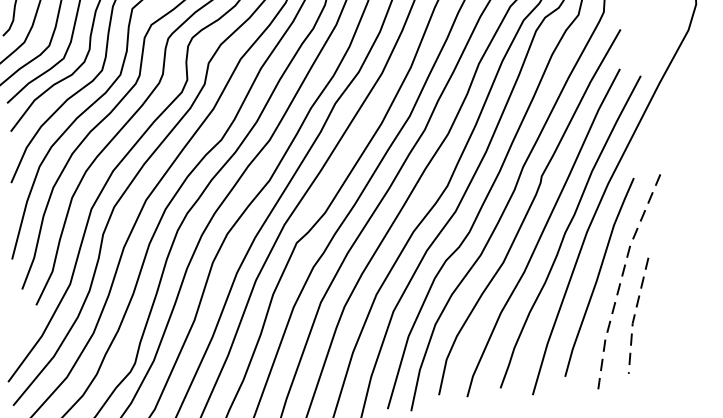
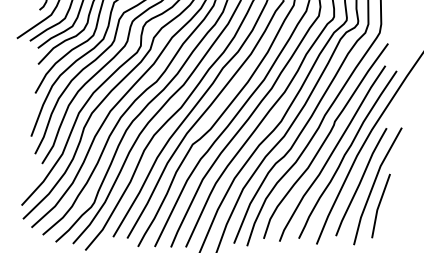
line: (621, 281) -> (373, 185), dashed -> solid
line: (634, 316) -> (378, 206), dashed -> solid

